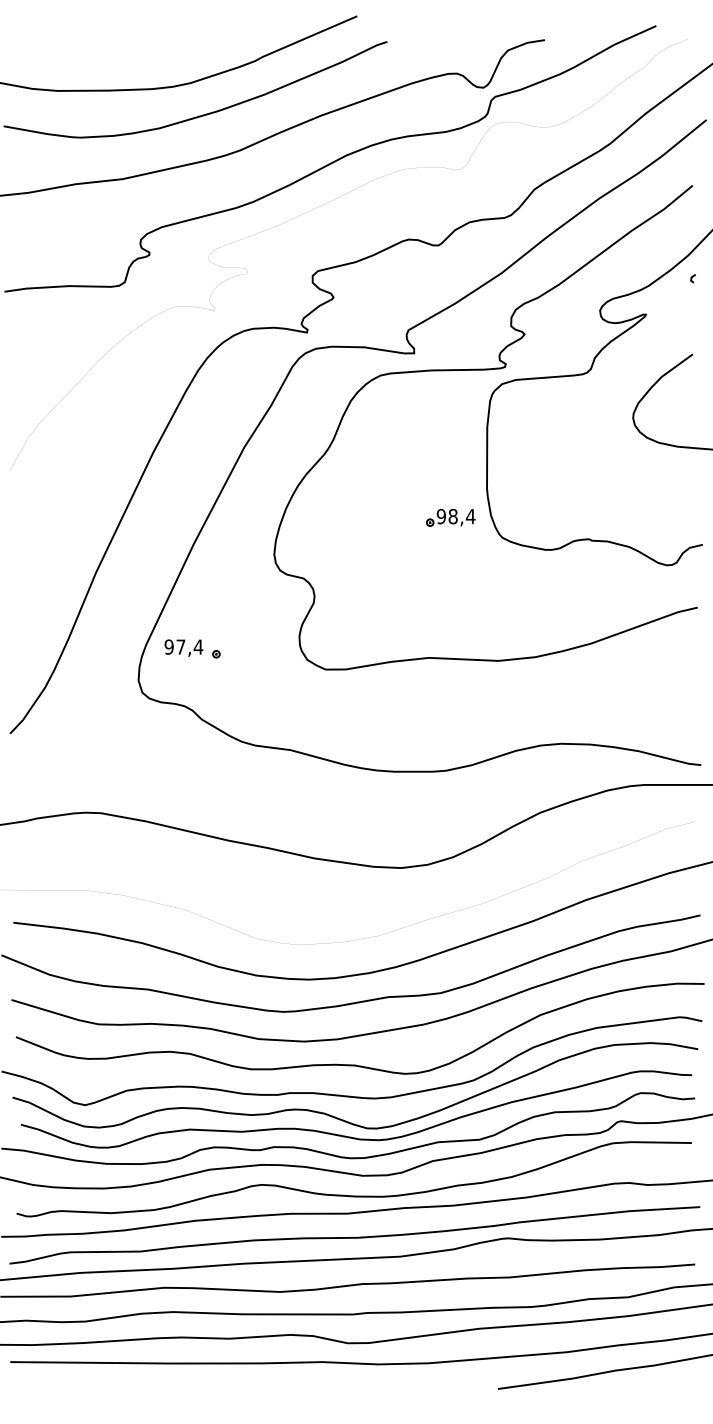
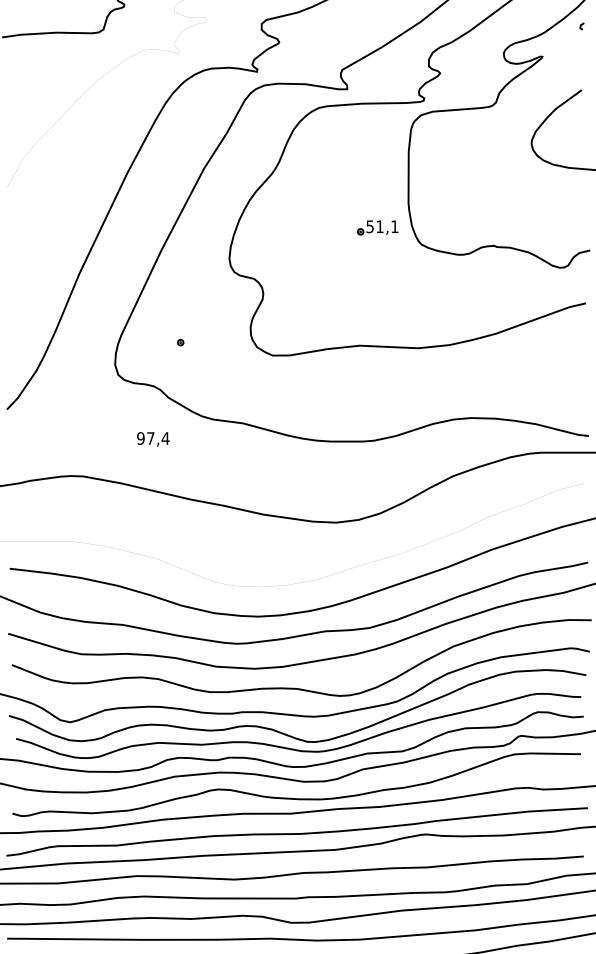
text: (455, 516) -> (381, 226), 98,4 -> 51,1
text: (183, 647) -> (152, 438), moved

